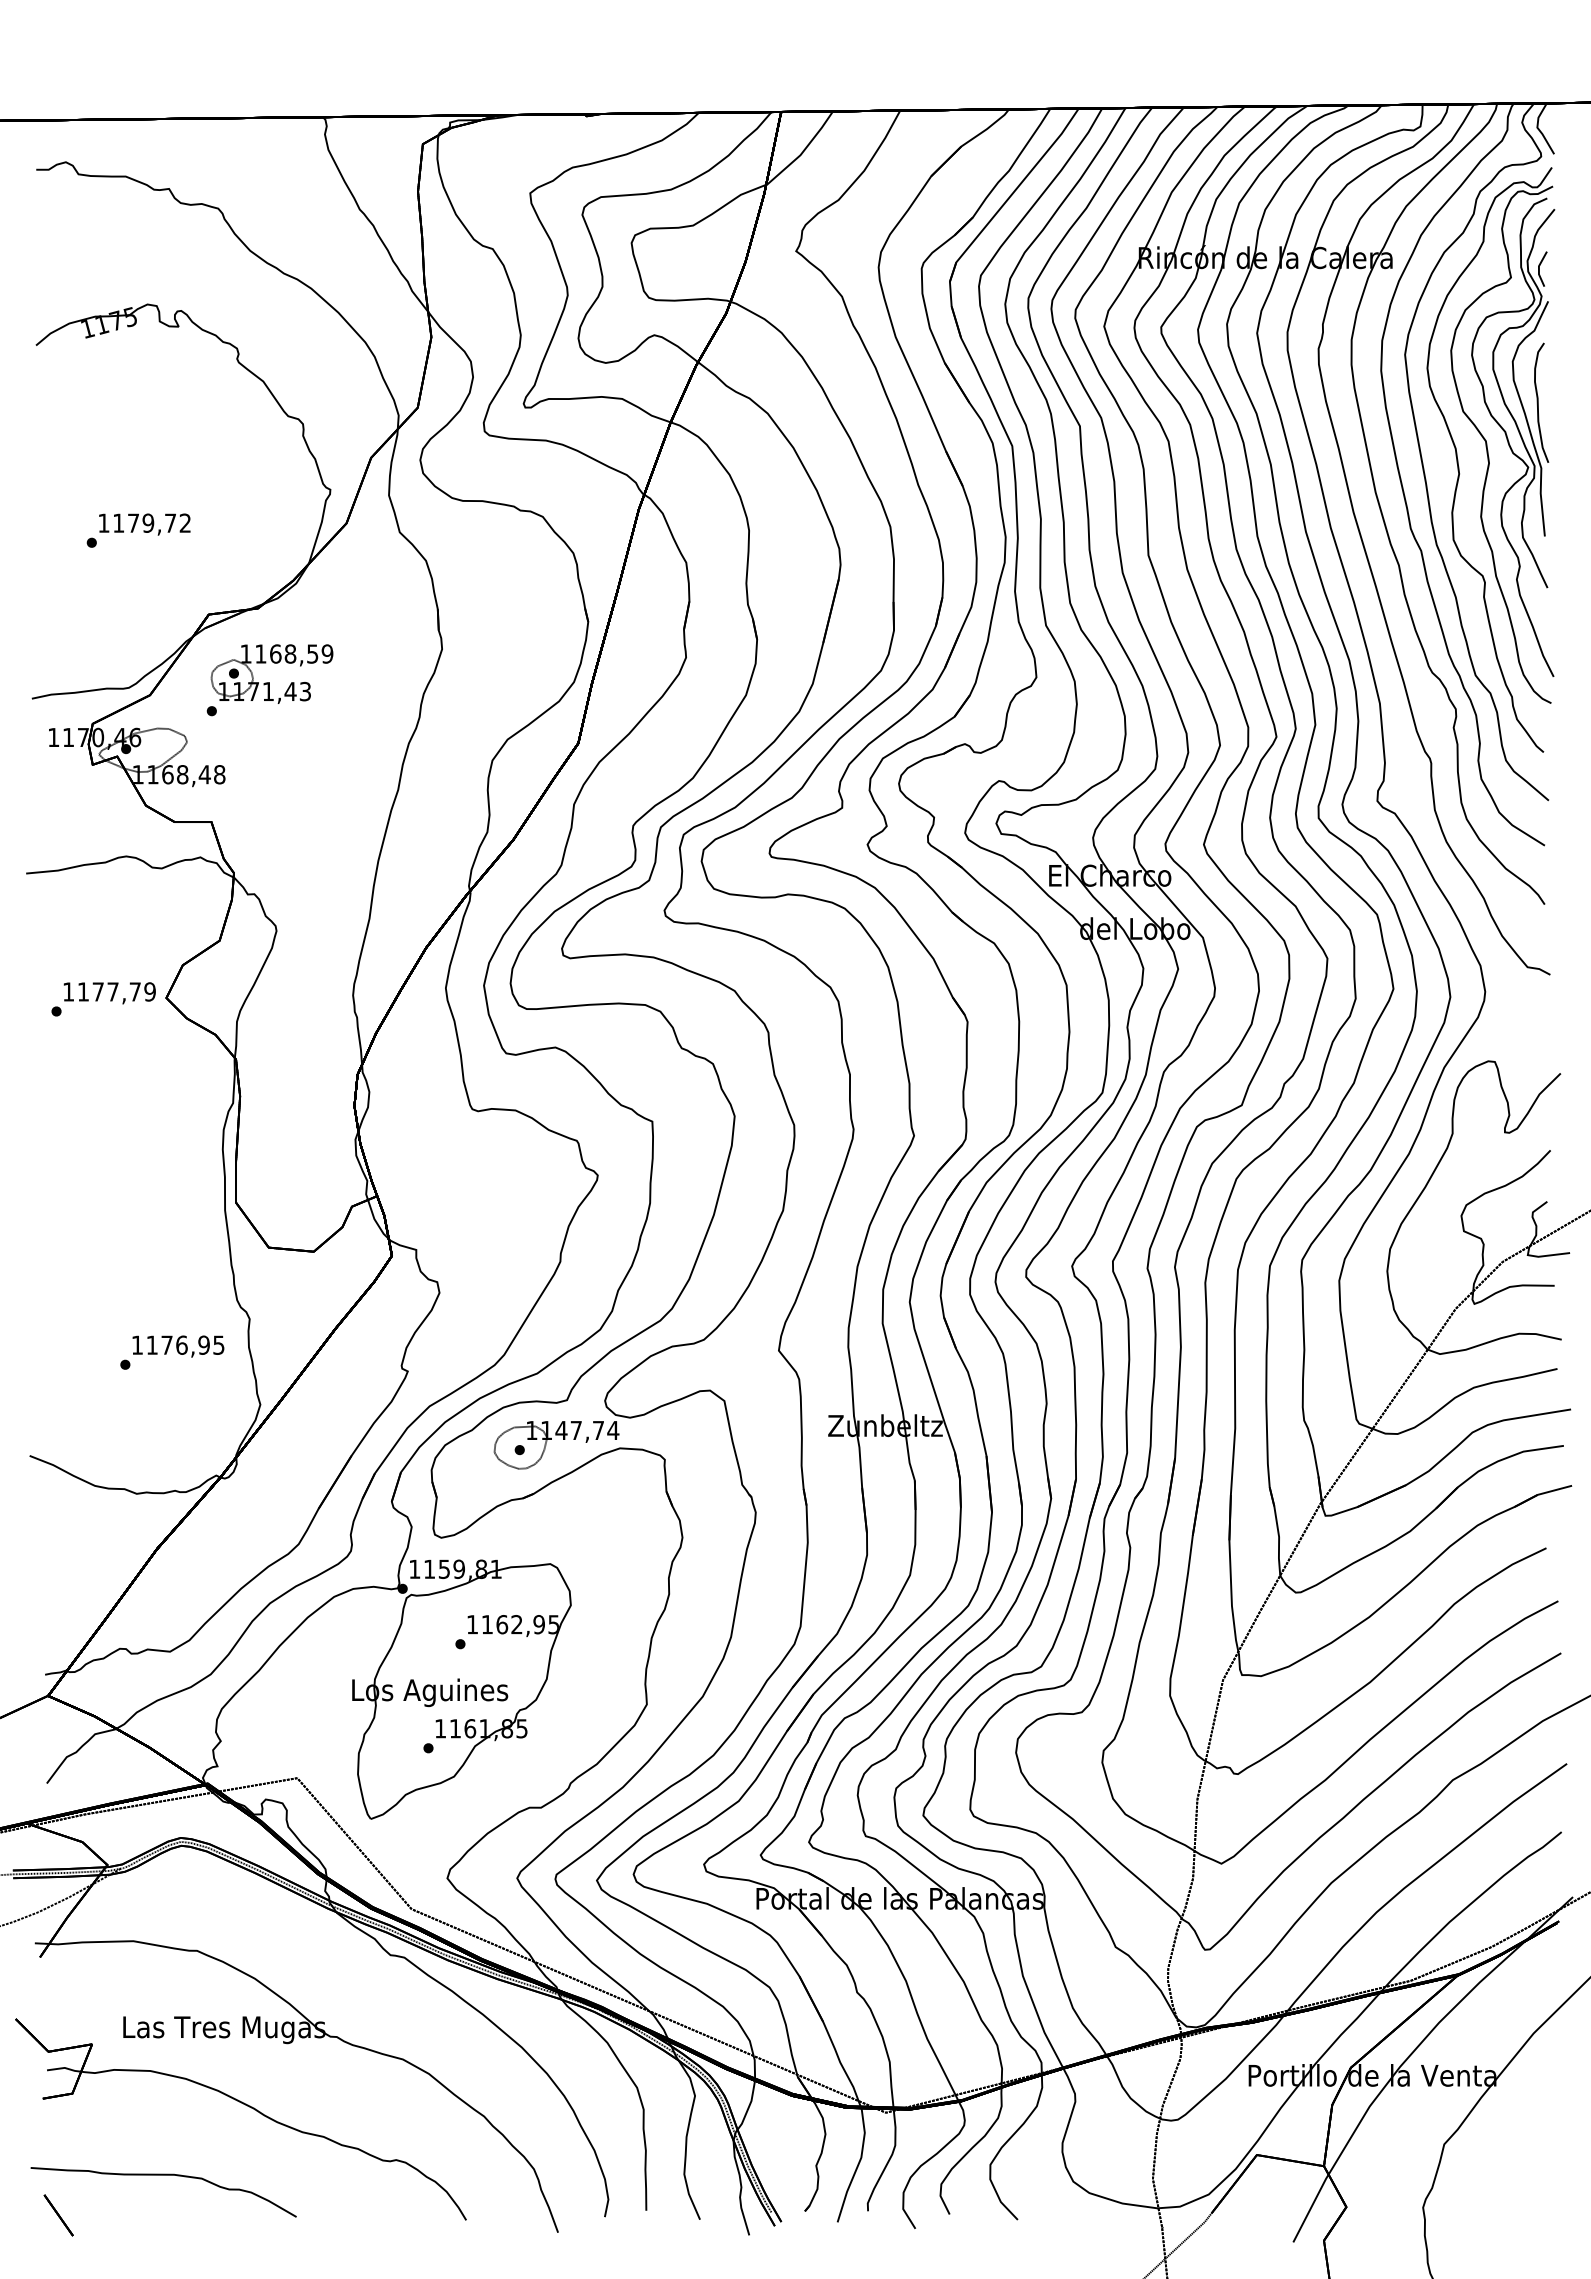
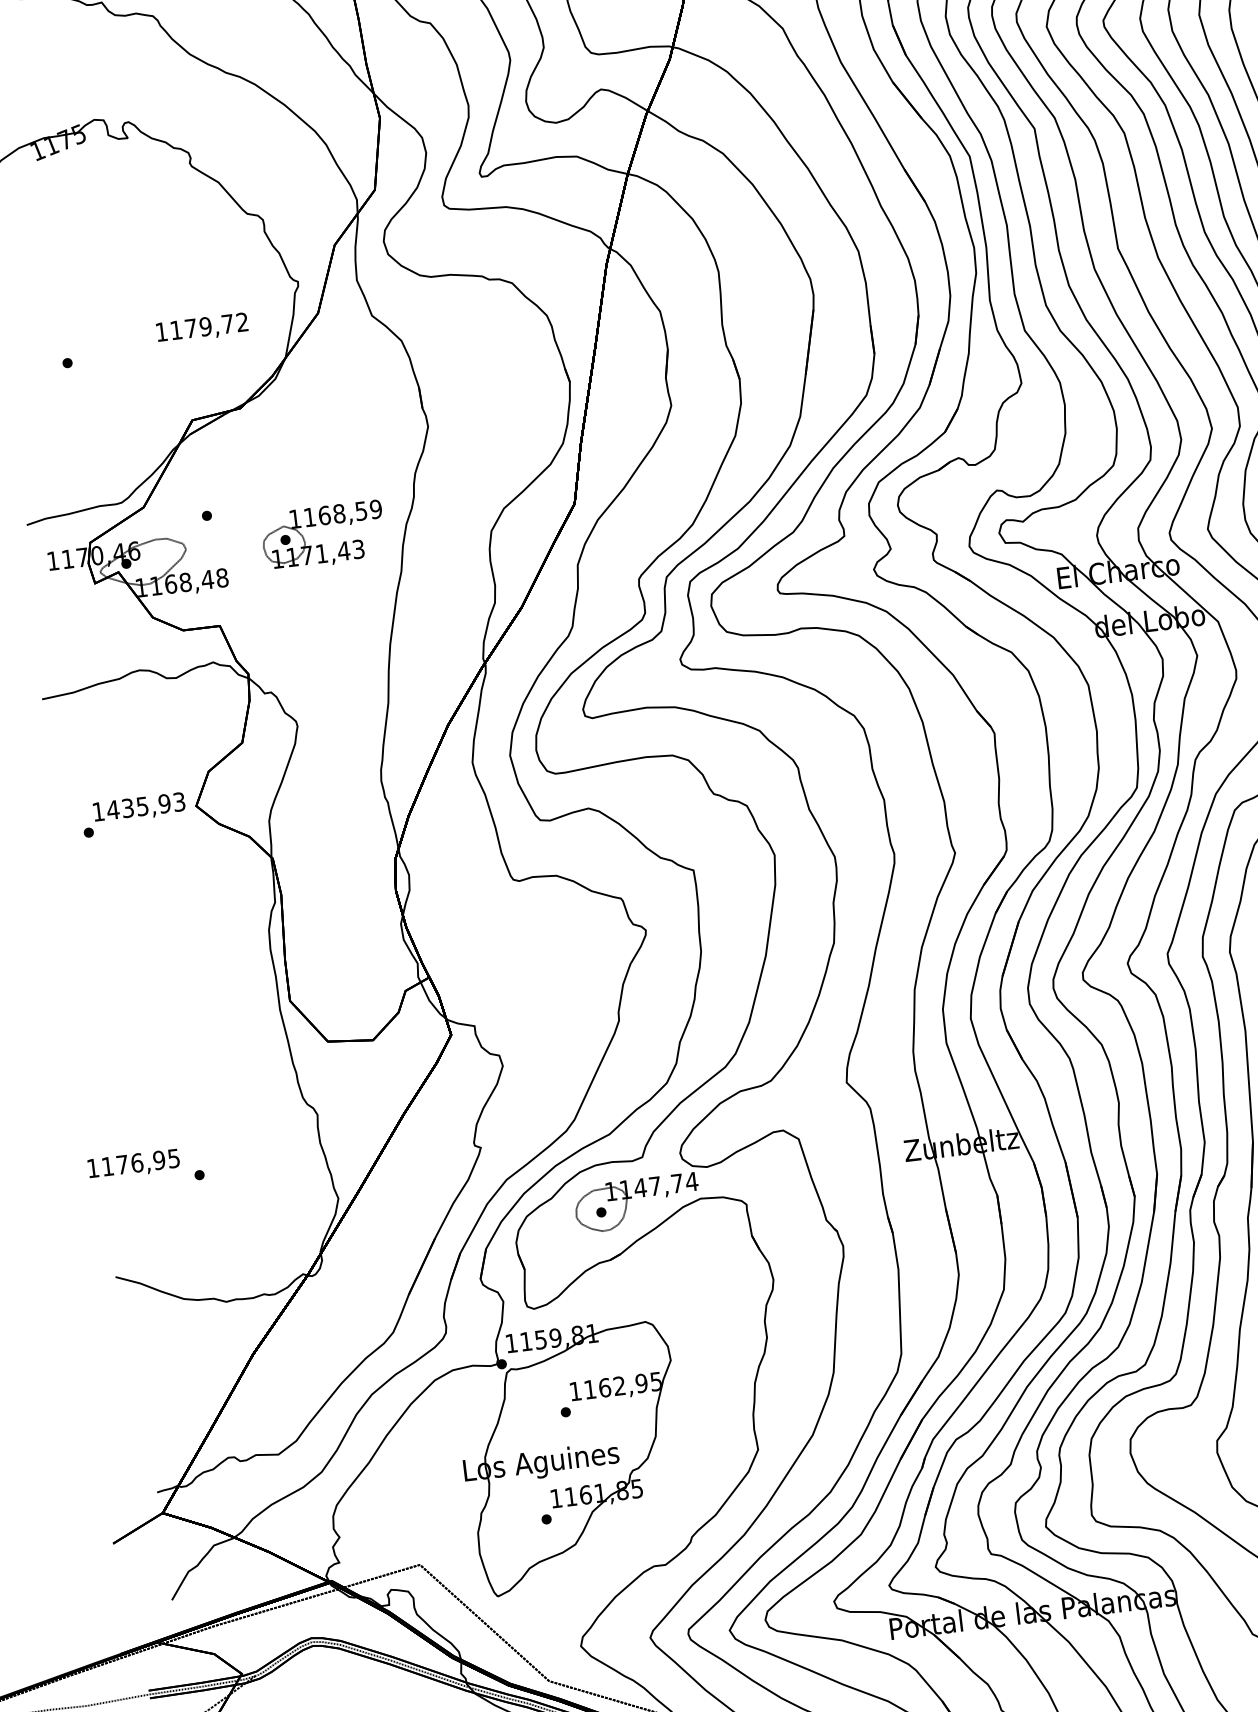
text: (144, 524) -> (202, 328), moved
part: (269, 682) -> (321, 544), moved
text: (116, 991) -> (145, 805), 1177,79 -> 1435,93
text: (178, 1346) -> (134, 1164), moved

